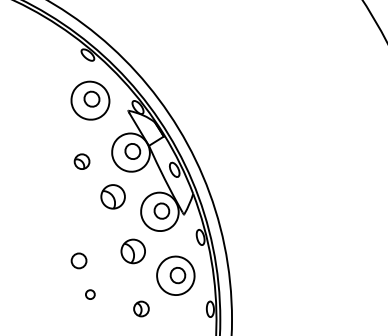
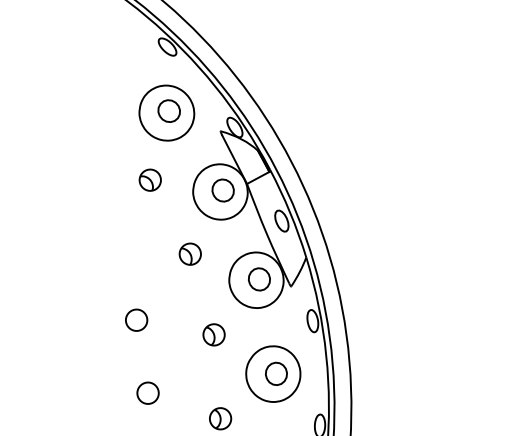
part: (81, 161) -> (149, 179), moved
part: (112, 196) -> (189, 253), size x0.62
part: (132, 251) -> (213, 334), size x0.62
circle: (78, 260) -> (135, 319), moved
circle: (90, 294) -> (148, 392), size x1.67

